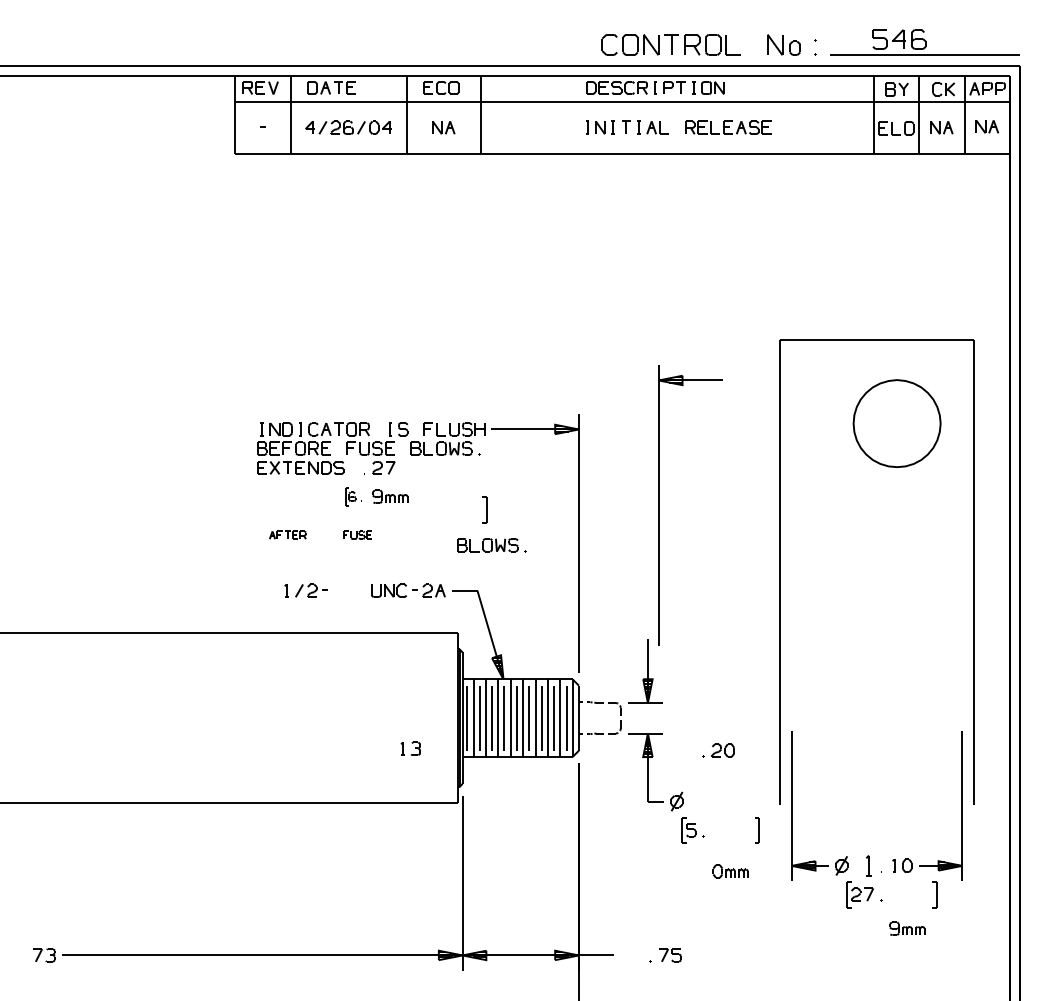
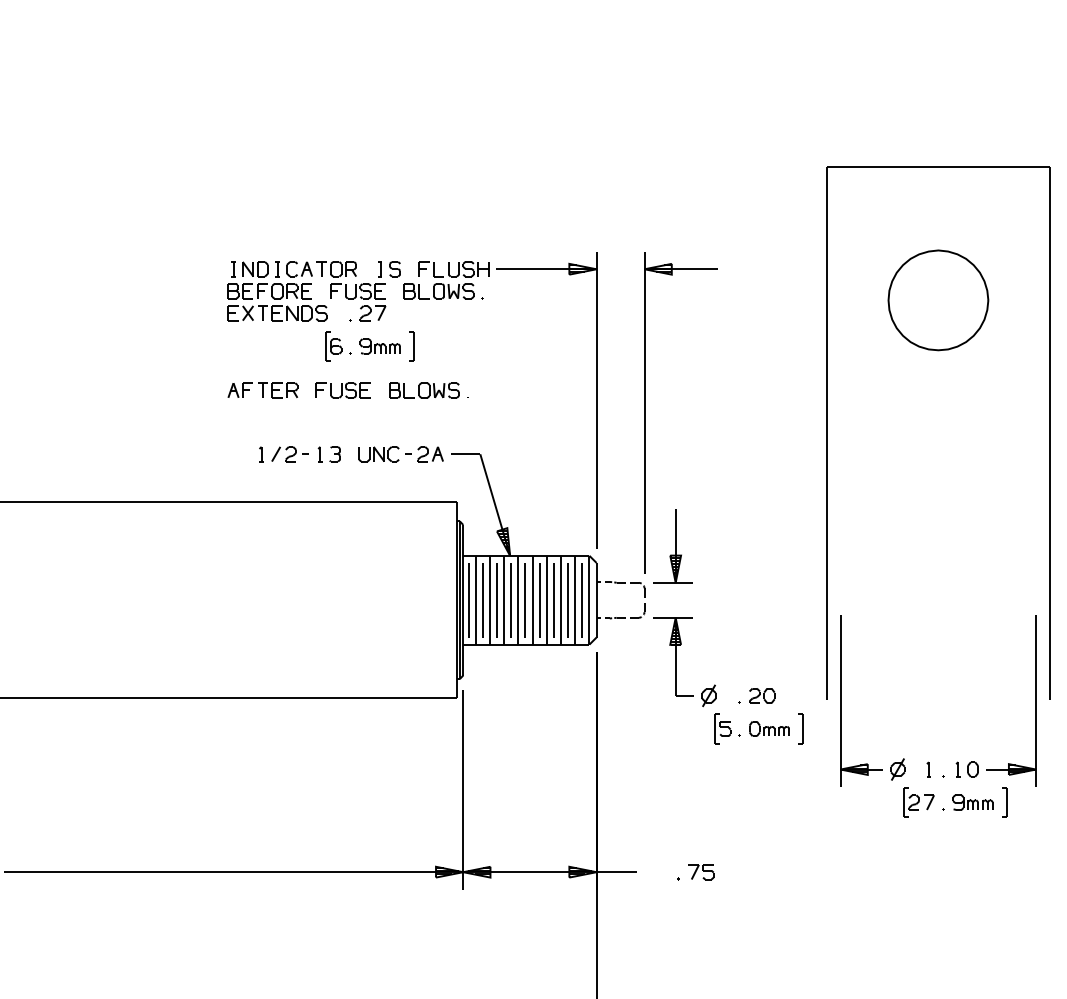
part: (896, 423) -> (937, 300), moved
part: (353, 496) -> (338, 346), size x1.43
part: (659, 505) -> (645, 412), moved
part: (484, 509) -> (411, 346), moved
part: (287, 535) -> (262, 390), size x1.67
part: (357, 535) -> (342, 390), size x1.67
part: (491, 545) -> (428, 390), moved
part: (410, 748) -> (329, 453), moved
part: (718, 750) -> (756, 695), moved
part: (868, 865) -> (928, 769), size x0.62
part: (730, 871) -> (769, 728), moved
part: (907, 928) -> (973, 802), moved

